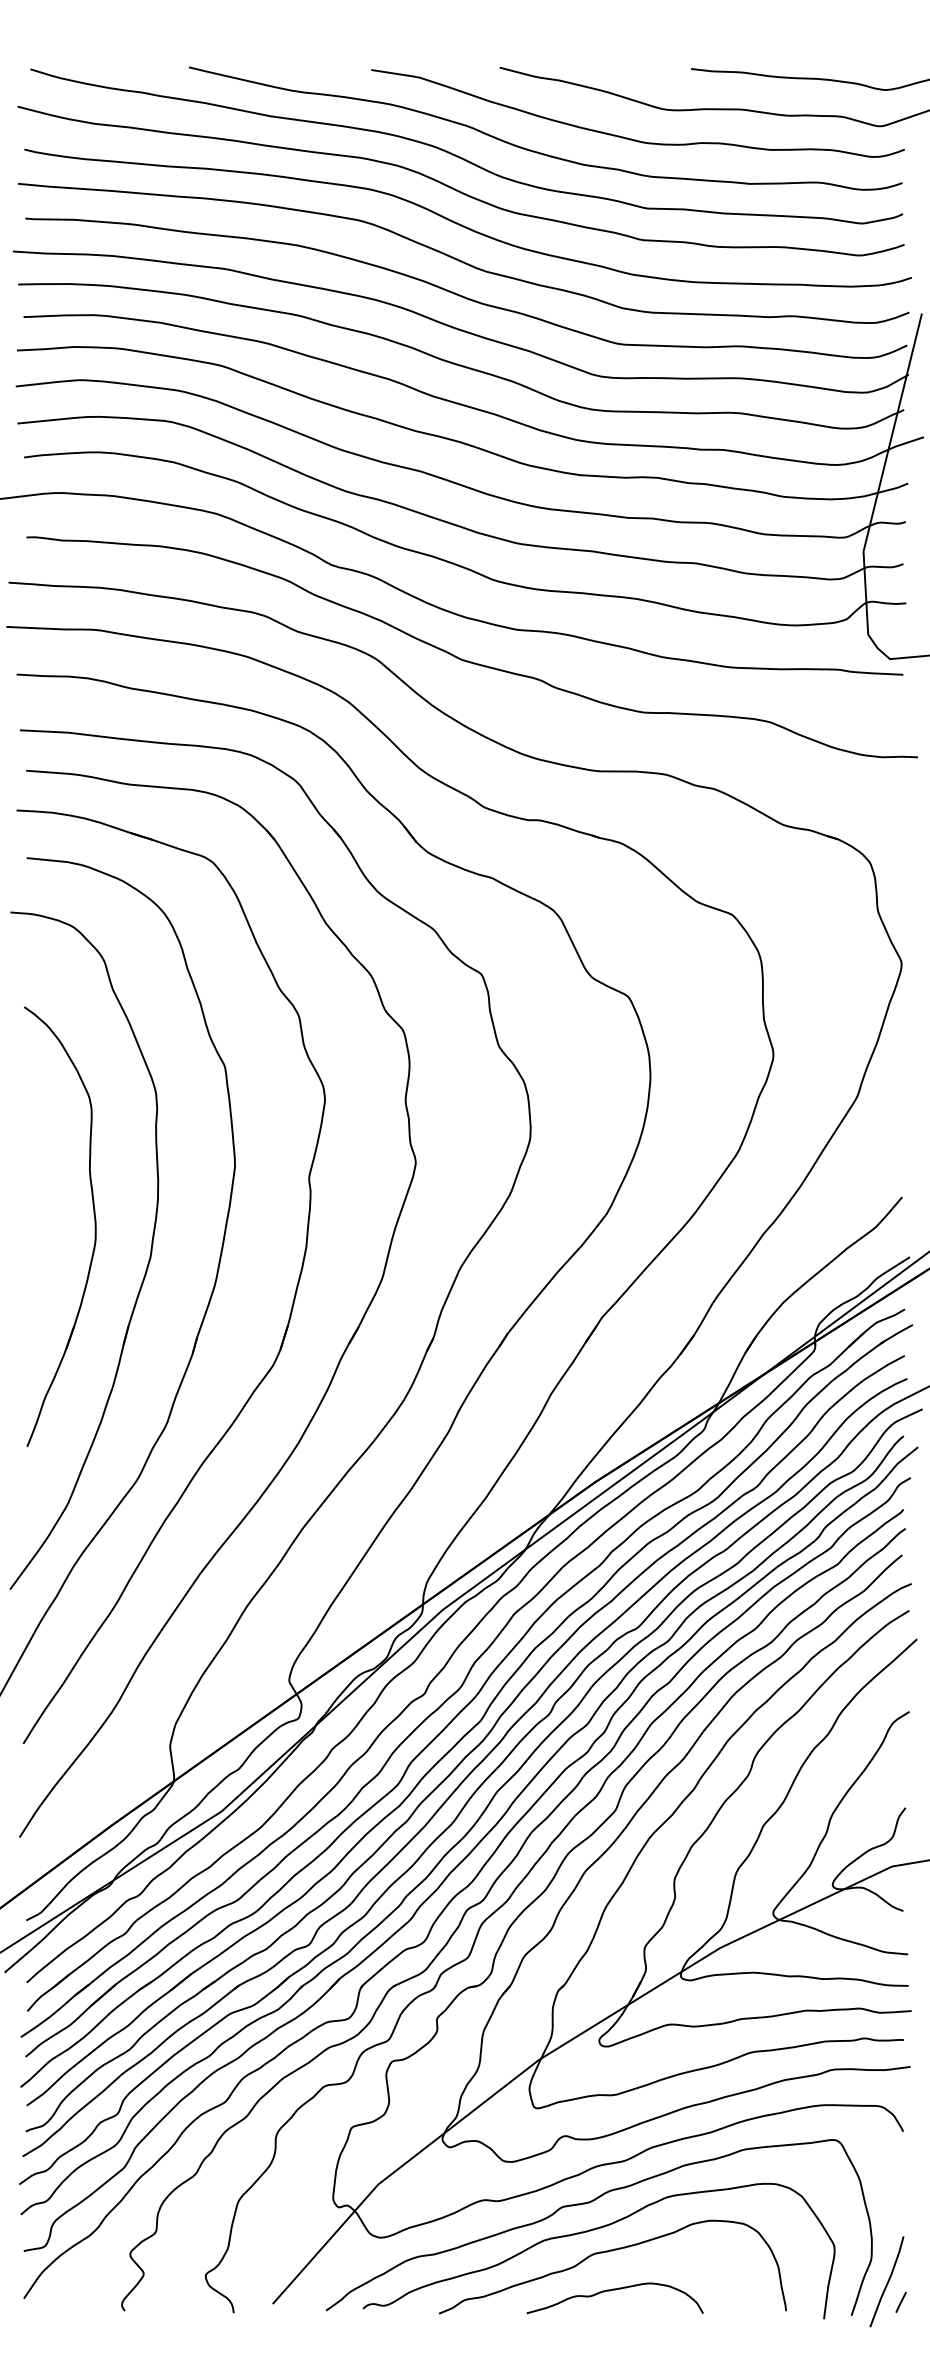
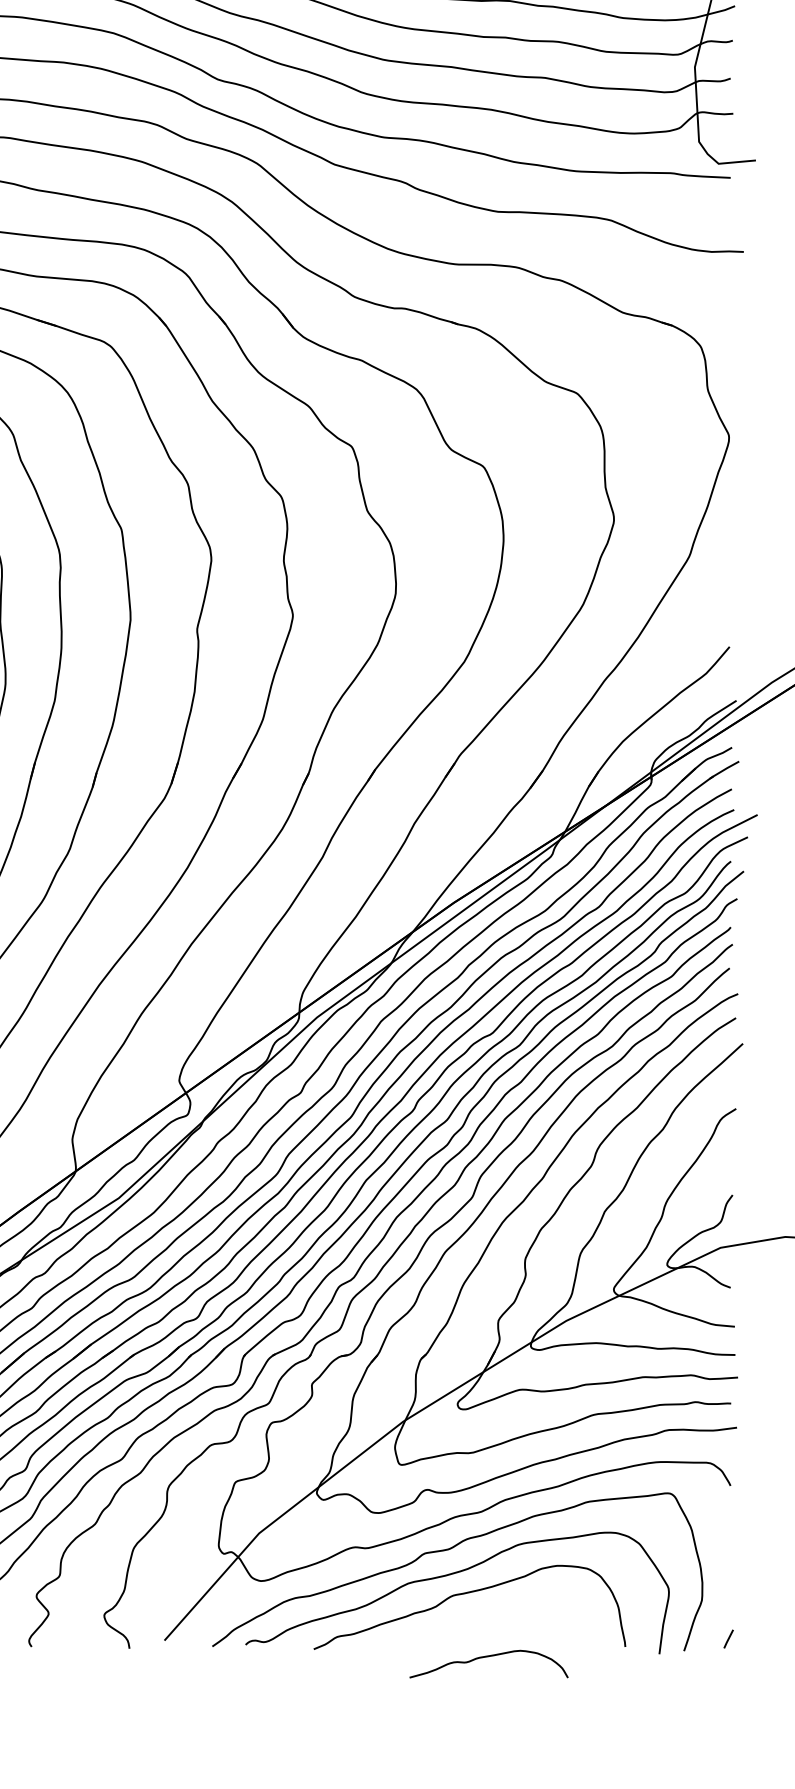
line: (887, 2281) -> (716, 1620), removed
curve: (614, 2290) -> (488, 1657), moved

